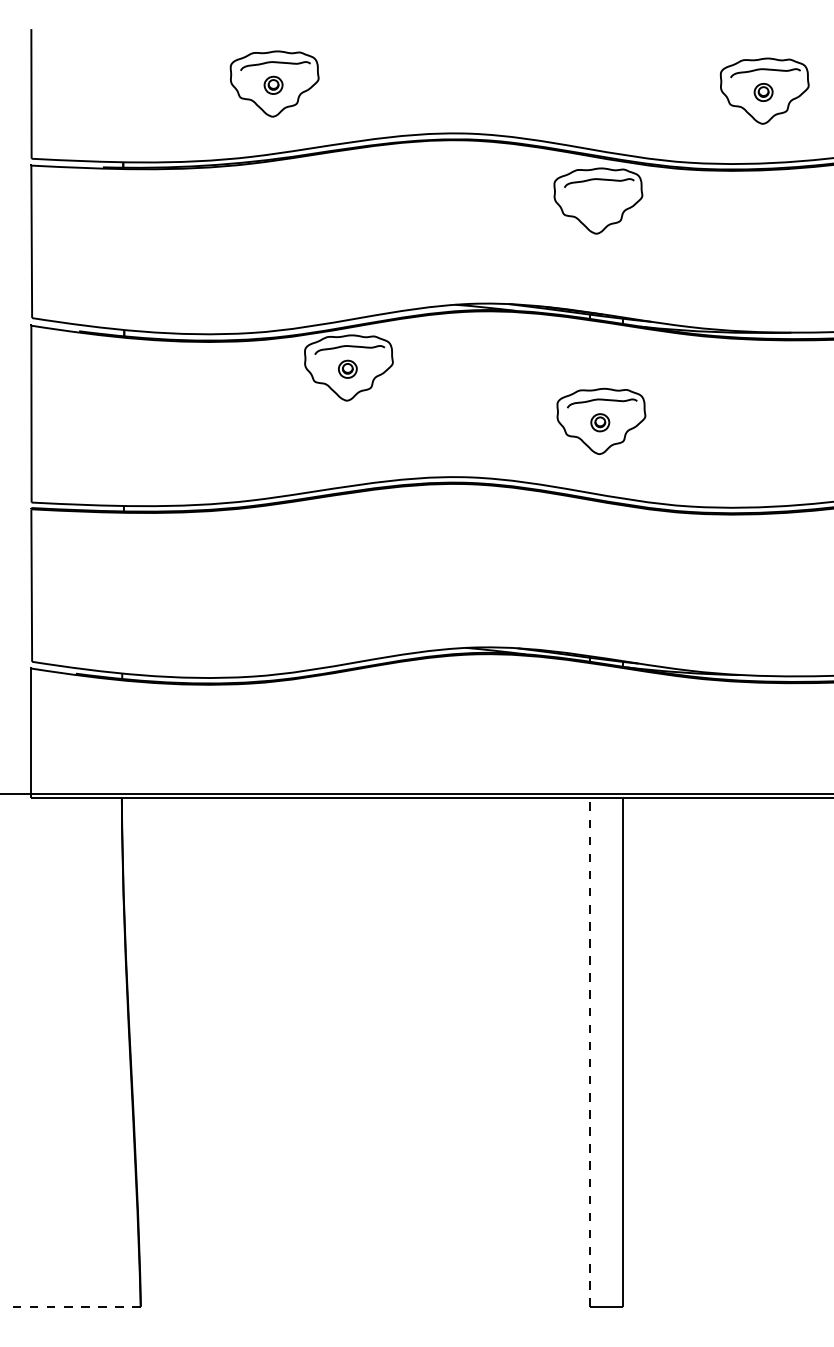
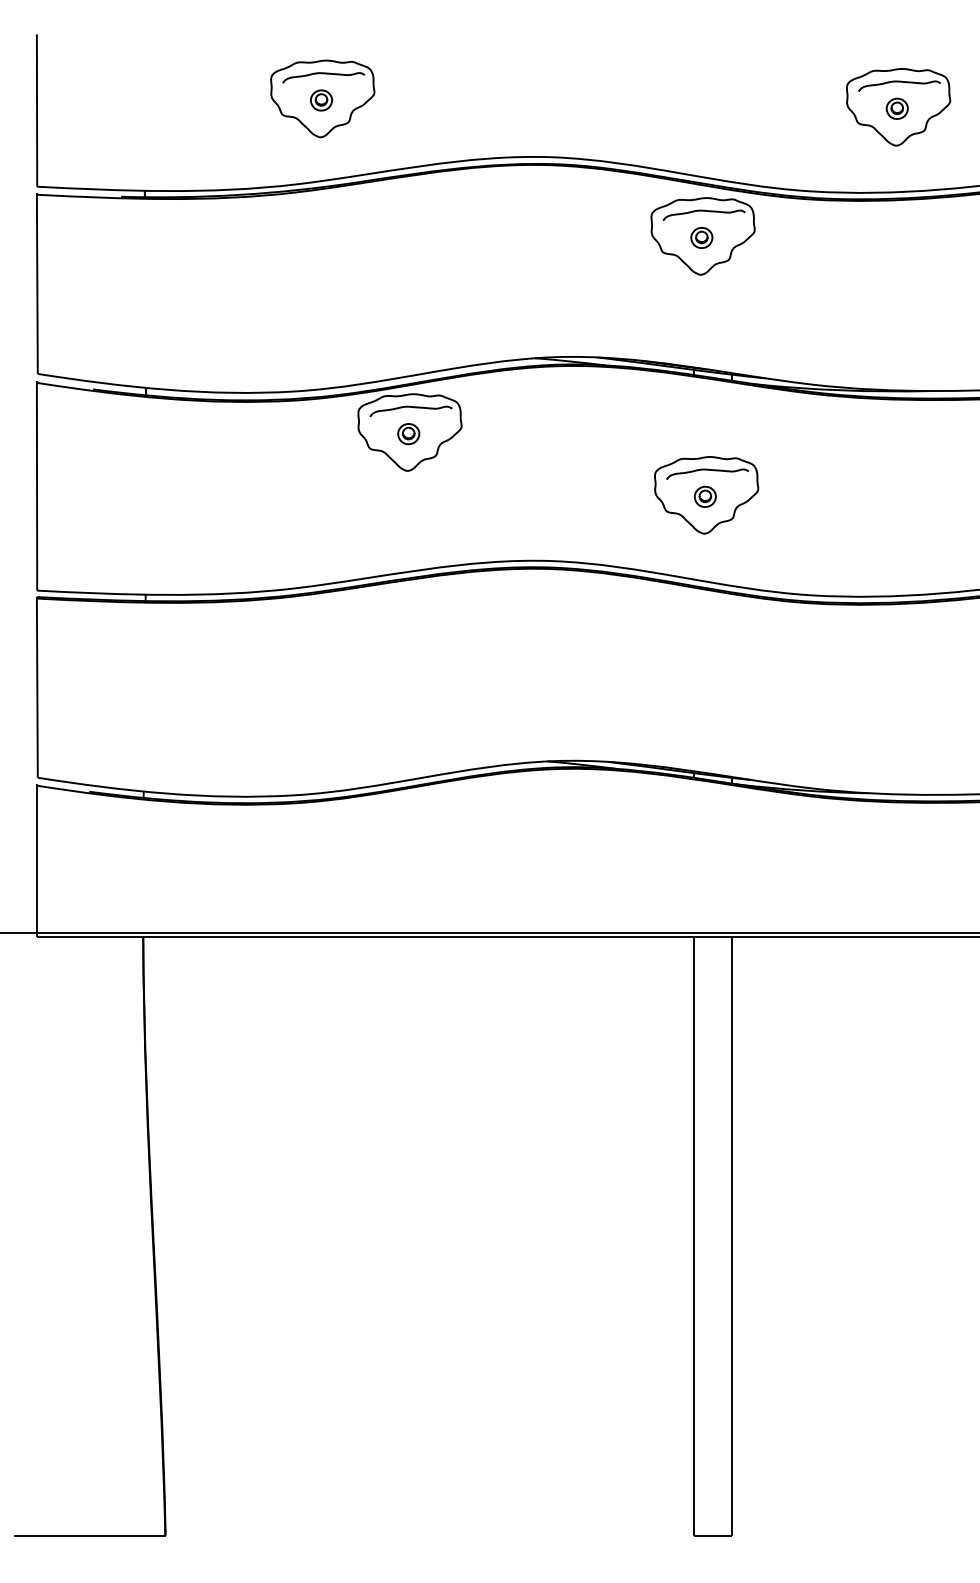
part: (597, 201) -> (701, 237), added
line: (590, 1051) -> (693, 1235), dashed -> solid
line: (76, 1306) -> (89, 1535), dashed -> solid

